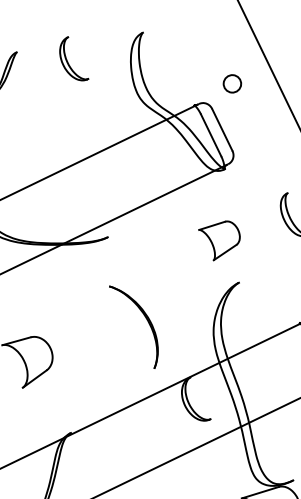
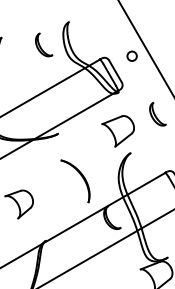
part: (75, 57) -> (44, 44), moved
circle: (231, 82) -> (131, 55), moved
part: (217, 240) -> (117, 131), size x1.43

